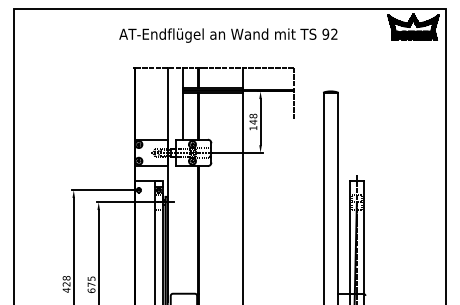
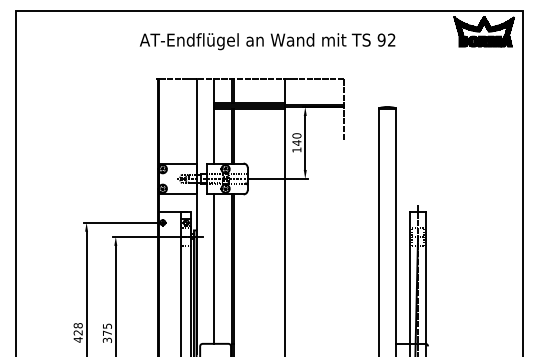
text: (253, 115) -> (296, 135), 148 -> 140
line: (183, 229) -> (214, 268), added
text: (90, 290) -> (106, 340), 675 -> 375

